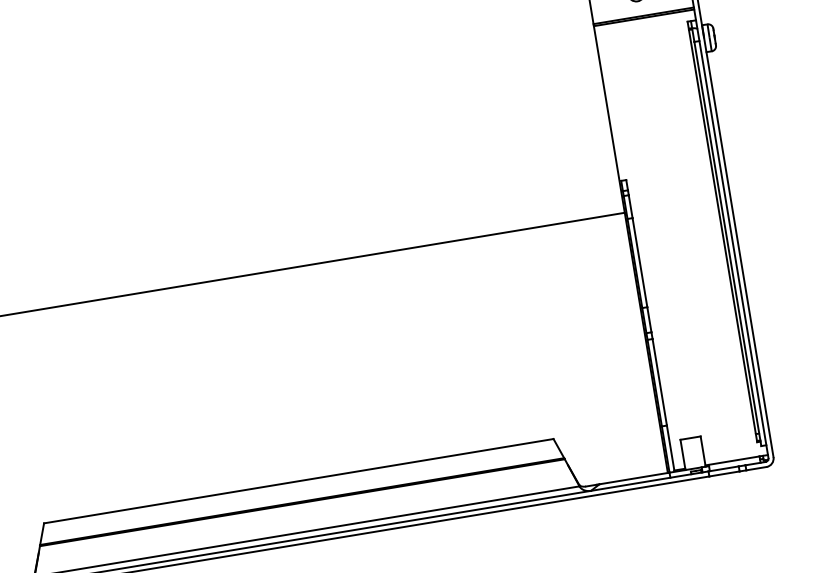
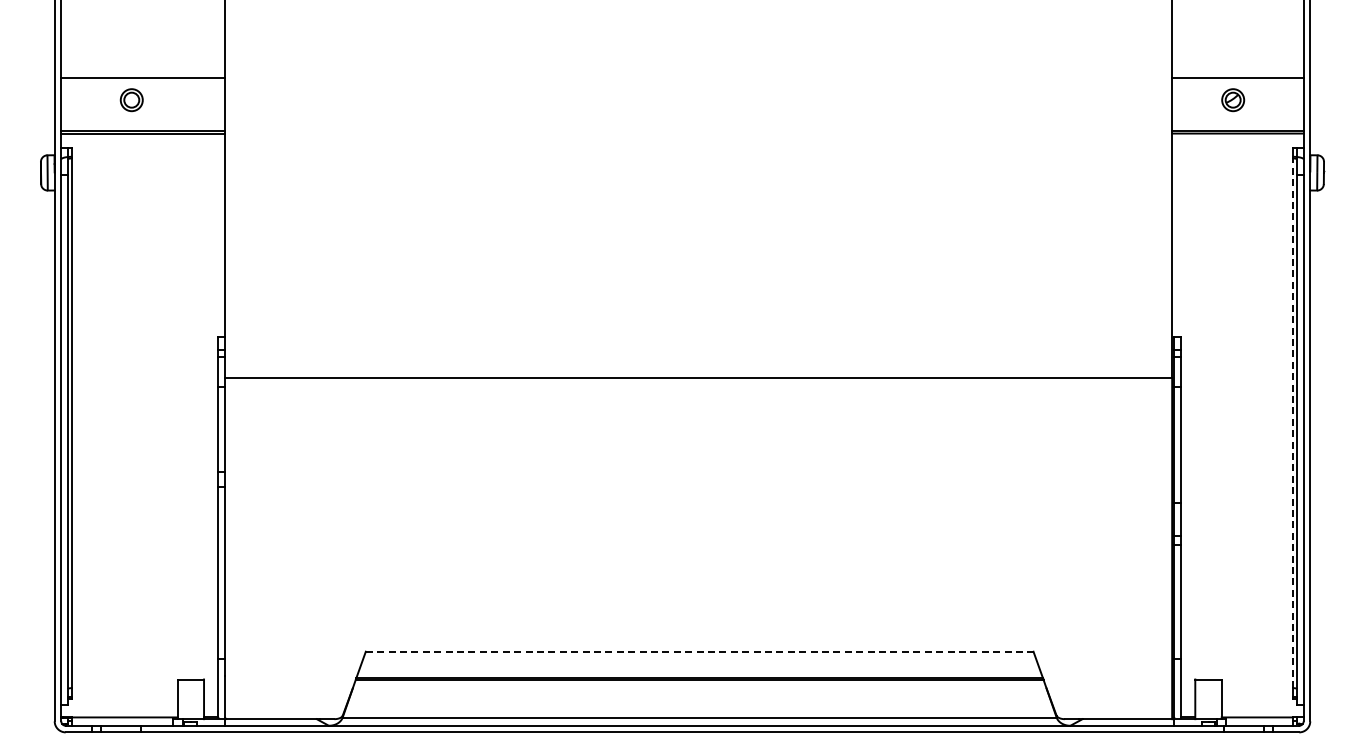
line: (722, 232) -> (1292, 423), solid -> dashed
line: (298, 481) -> (699, 651), solid -> dashed

